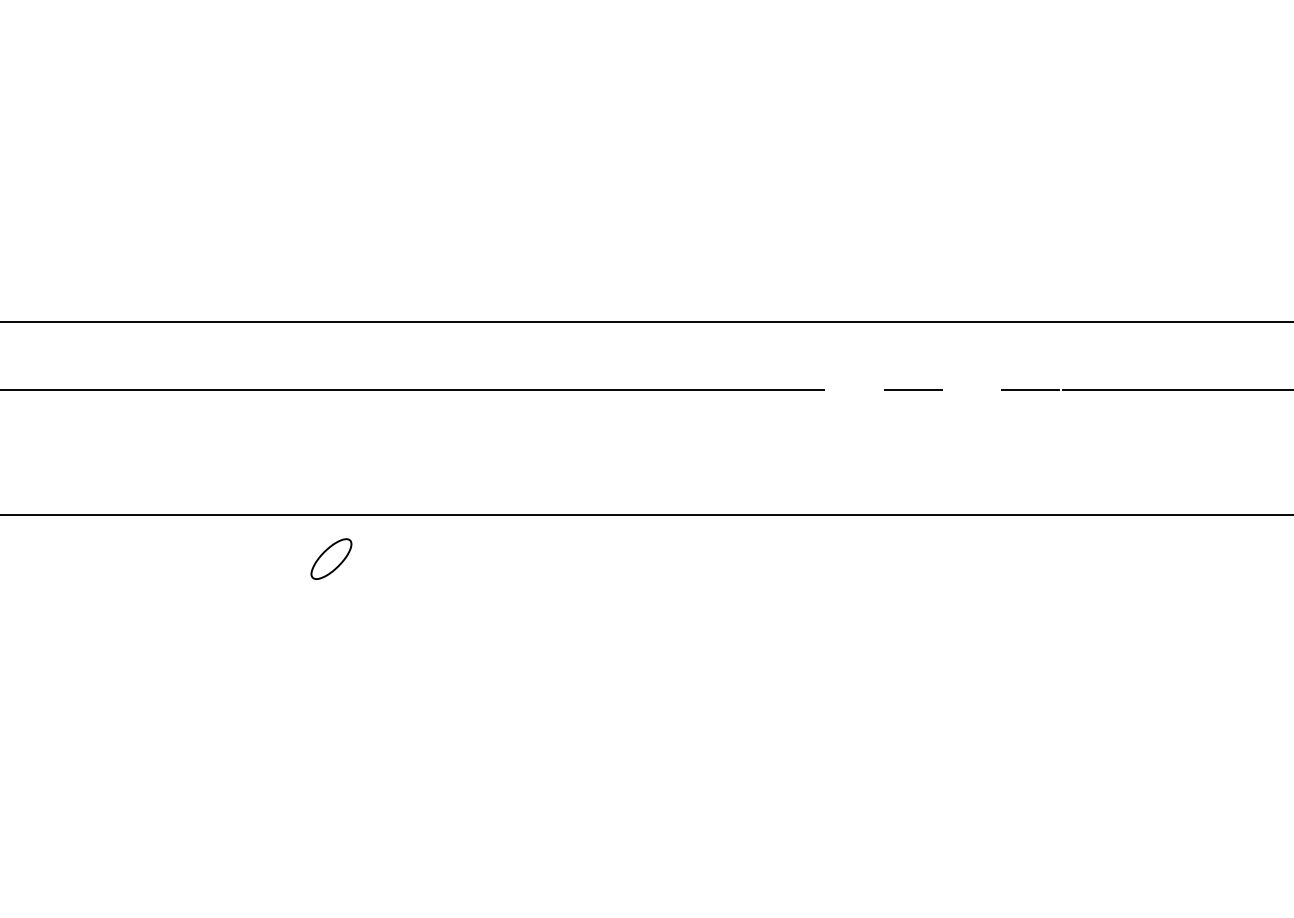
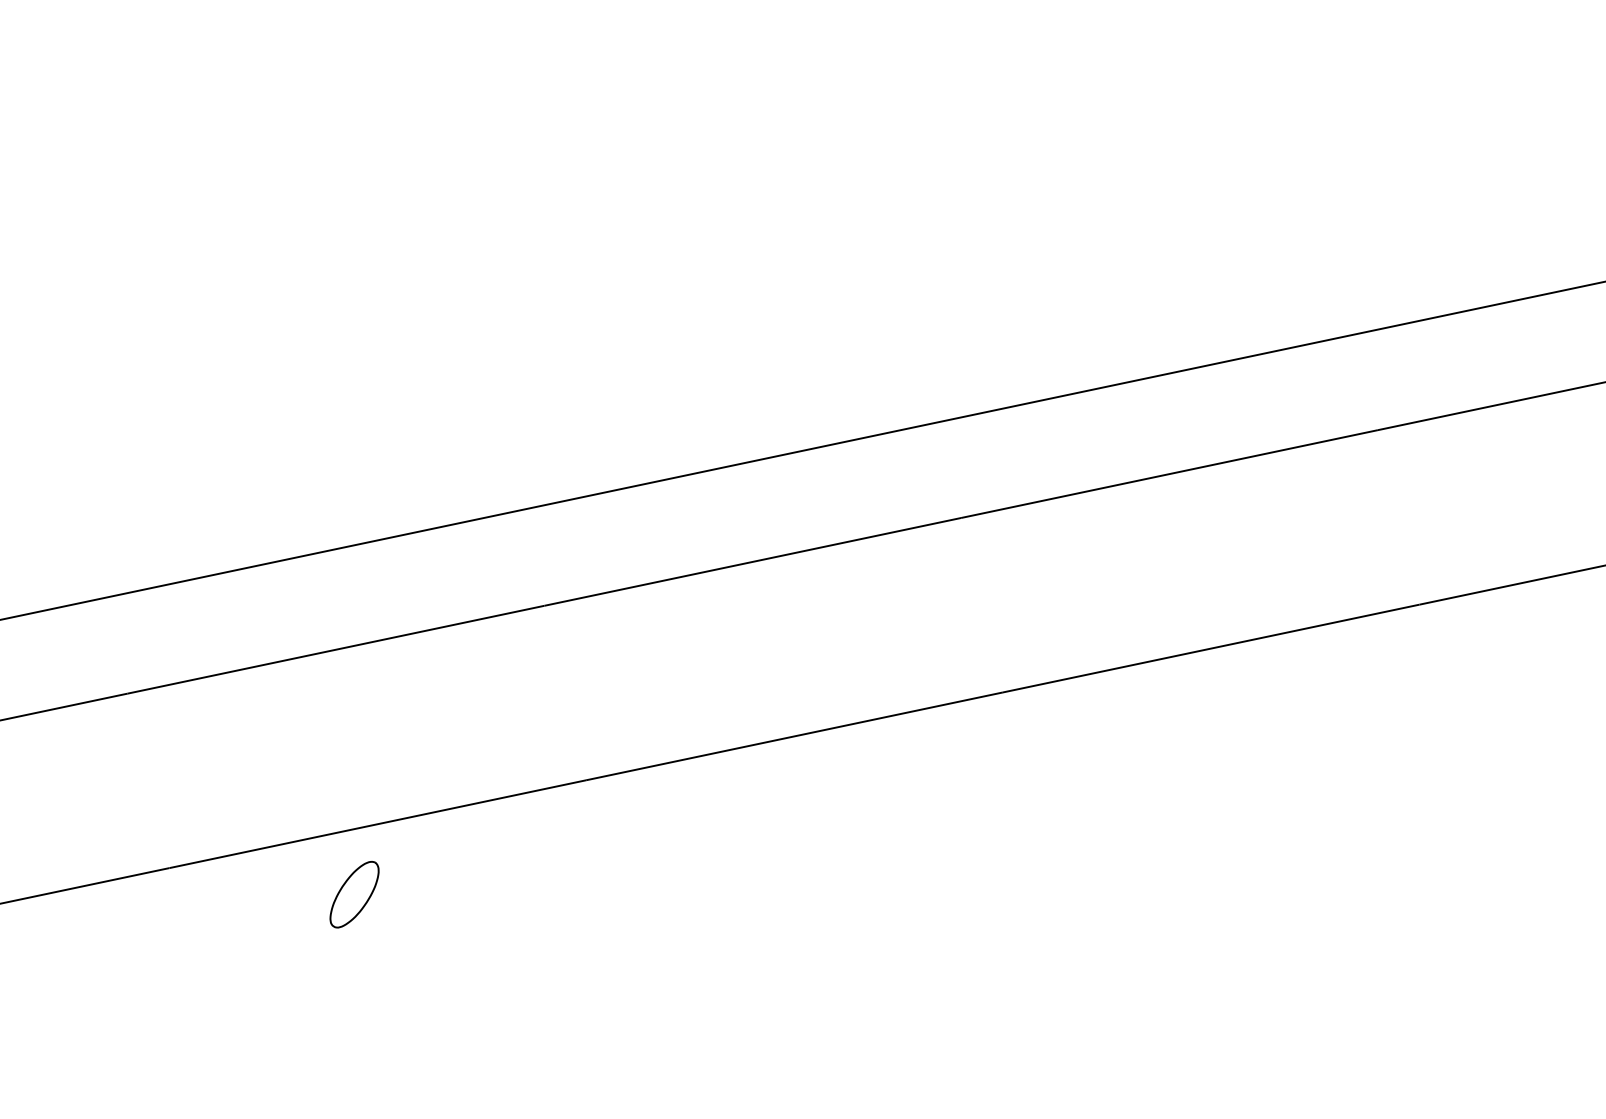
line: (914, 390) -> (1170, 474), dashed -> solid
part: (331, 558) -> (354, 893), moved

